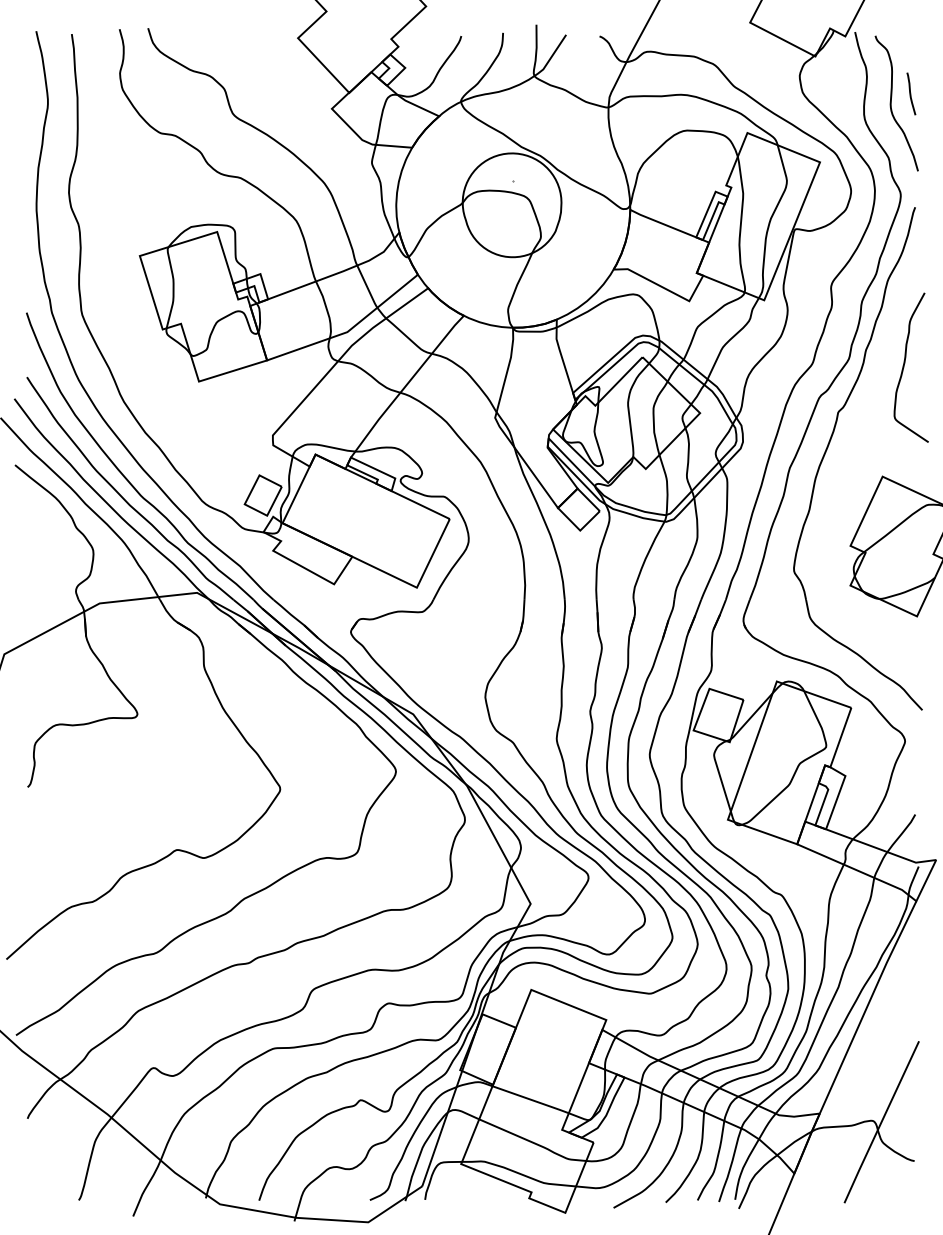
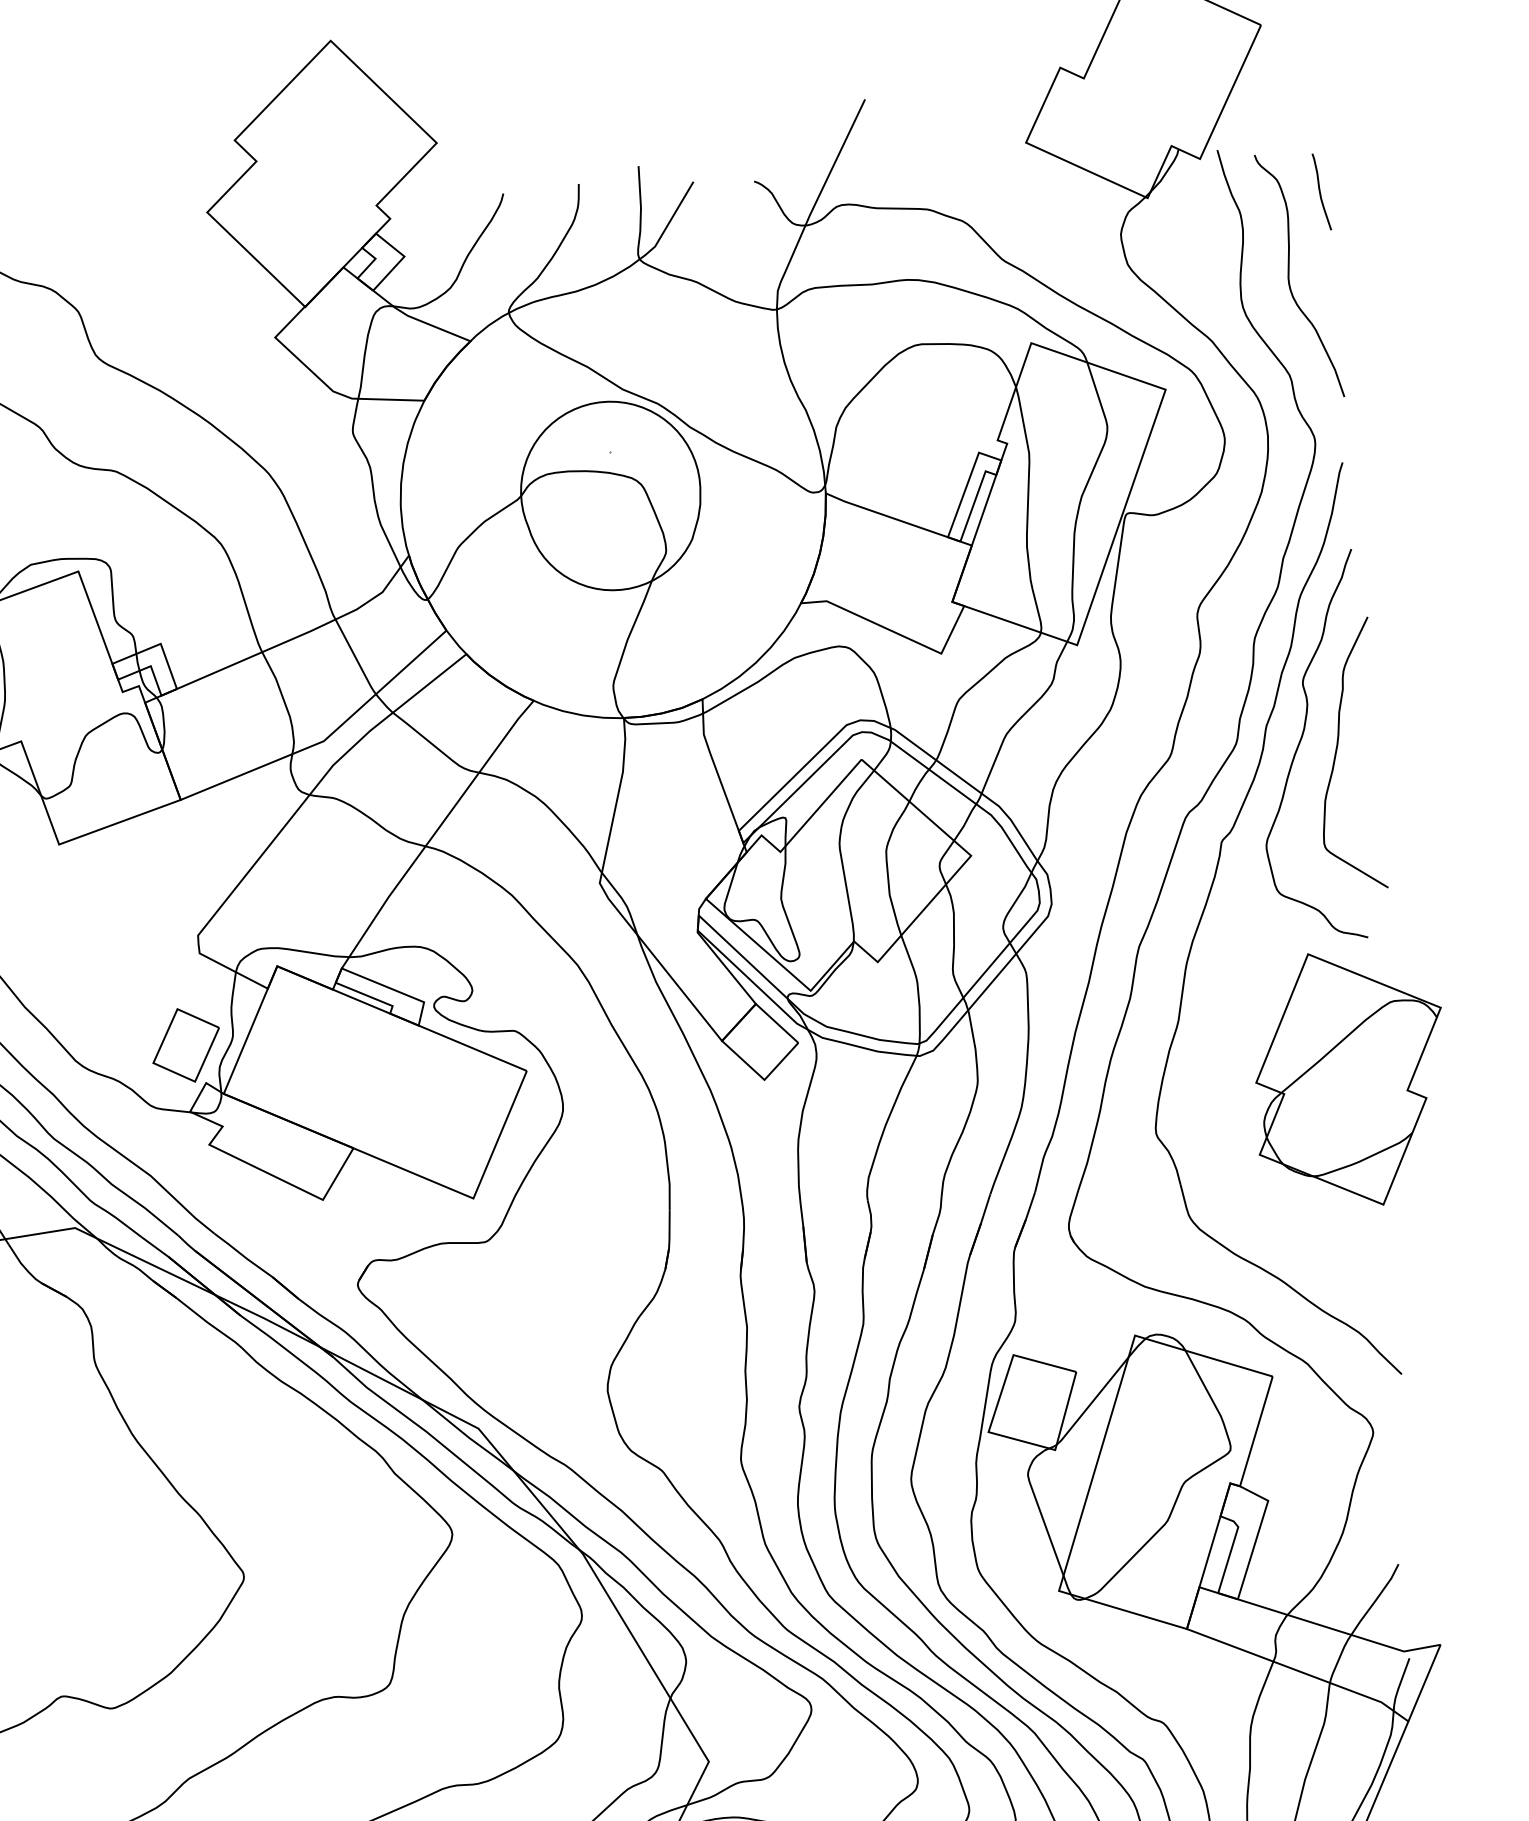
curve: (911, 93) -> (1321, 191), moved
curve: (885, 359) -> (1302, 741), added

